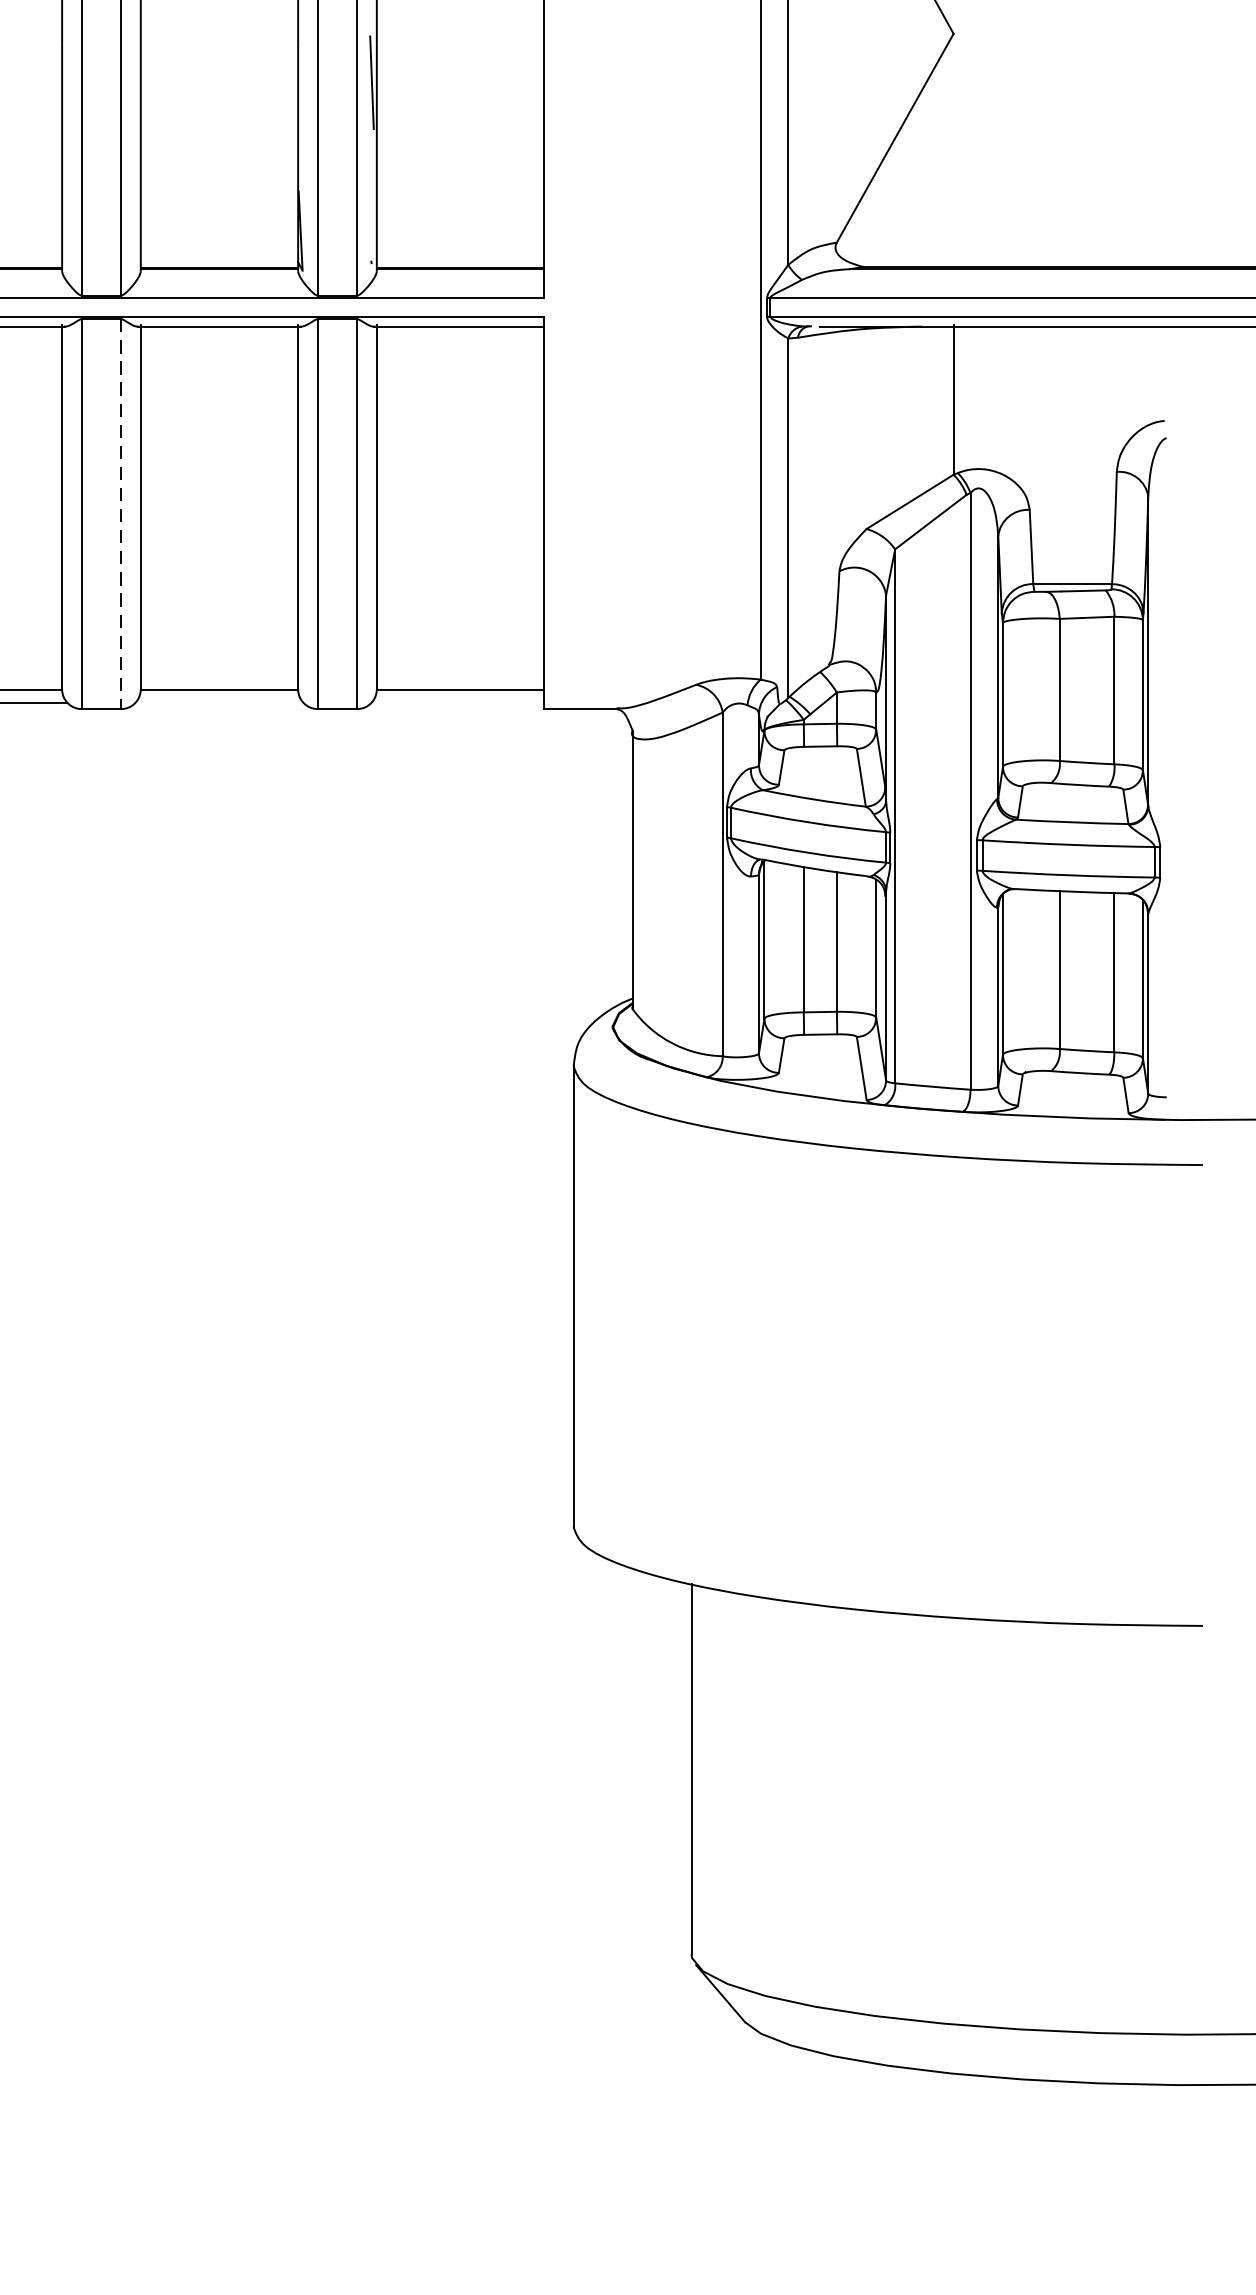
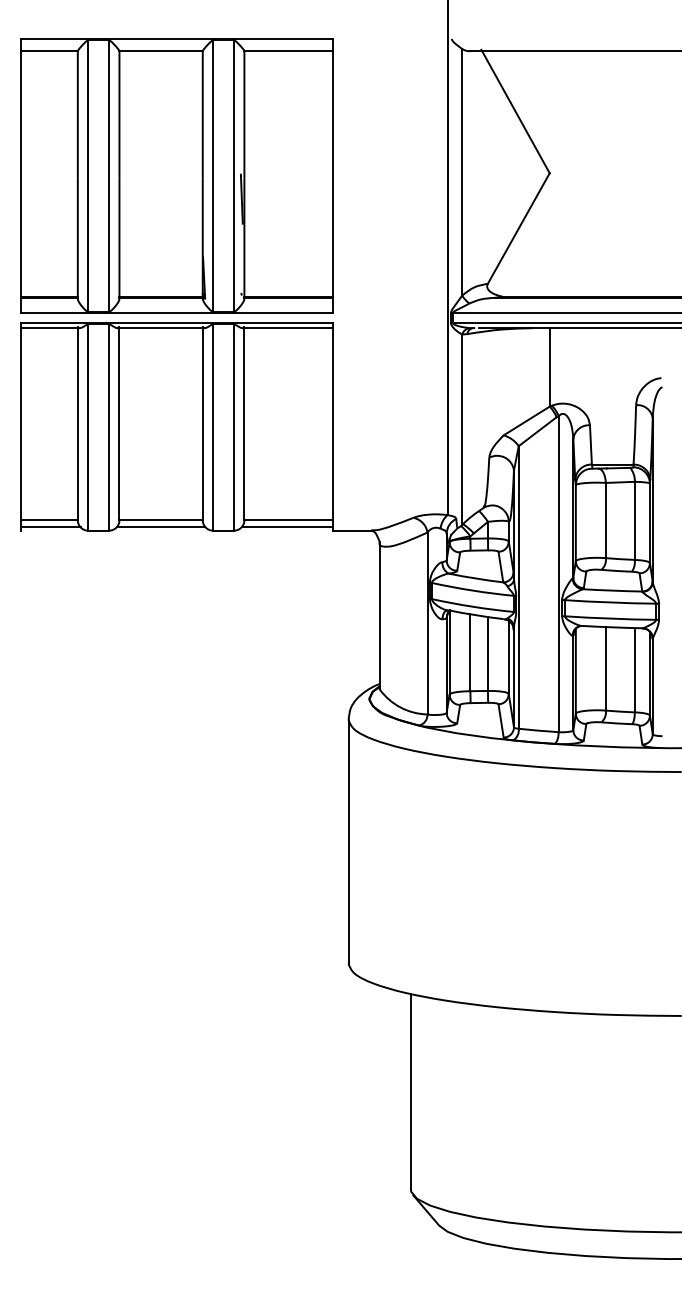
line: (121, 516) -> (109, 428), dashed -> solid
line: (218, 703) -> (160, 527), added
line: (456, 703) -> (286, 527), added

